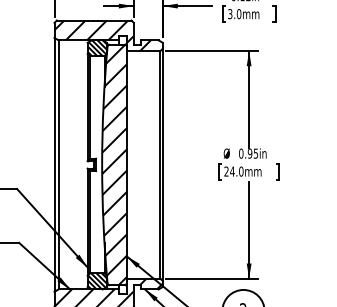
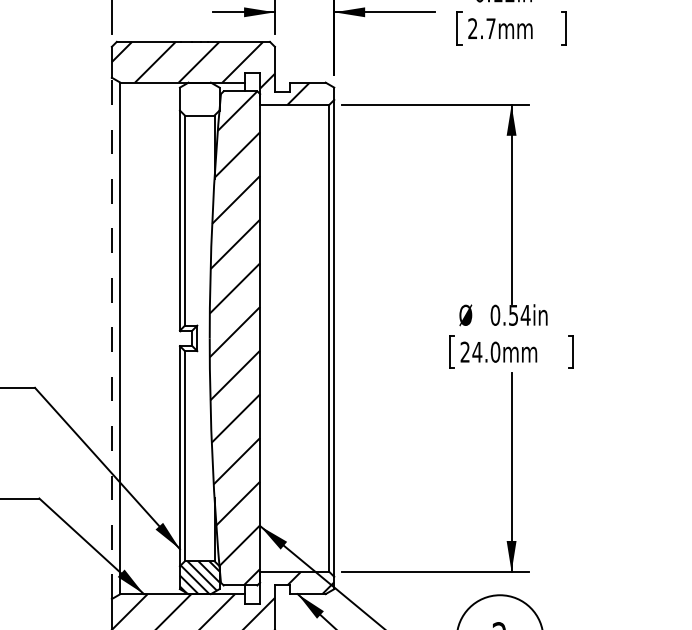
text: (234, 14) -> (481, 29), 3.0mm -> 2.7mm
hatch: (96, 48) -> (198, 99), removed
text: (252, 153) -> (518, 315), 0.95in -> 0.54in
line: (54, 164) -> (111, 337), solid -> dashed

